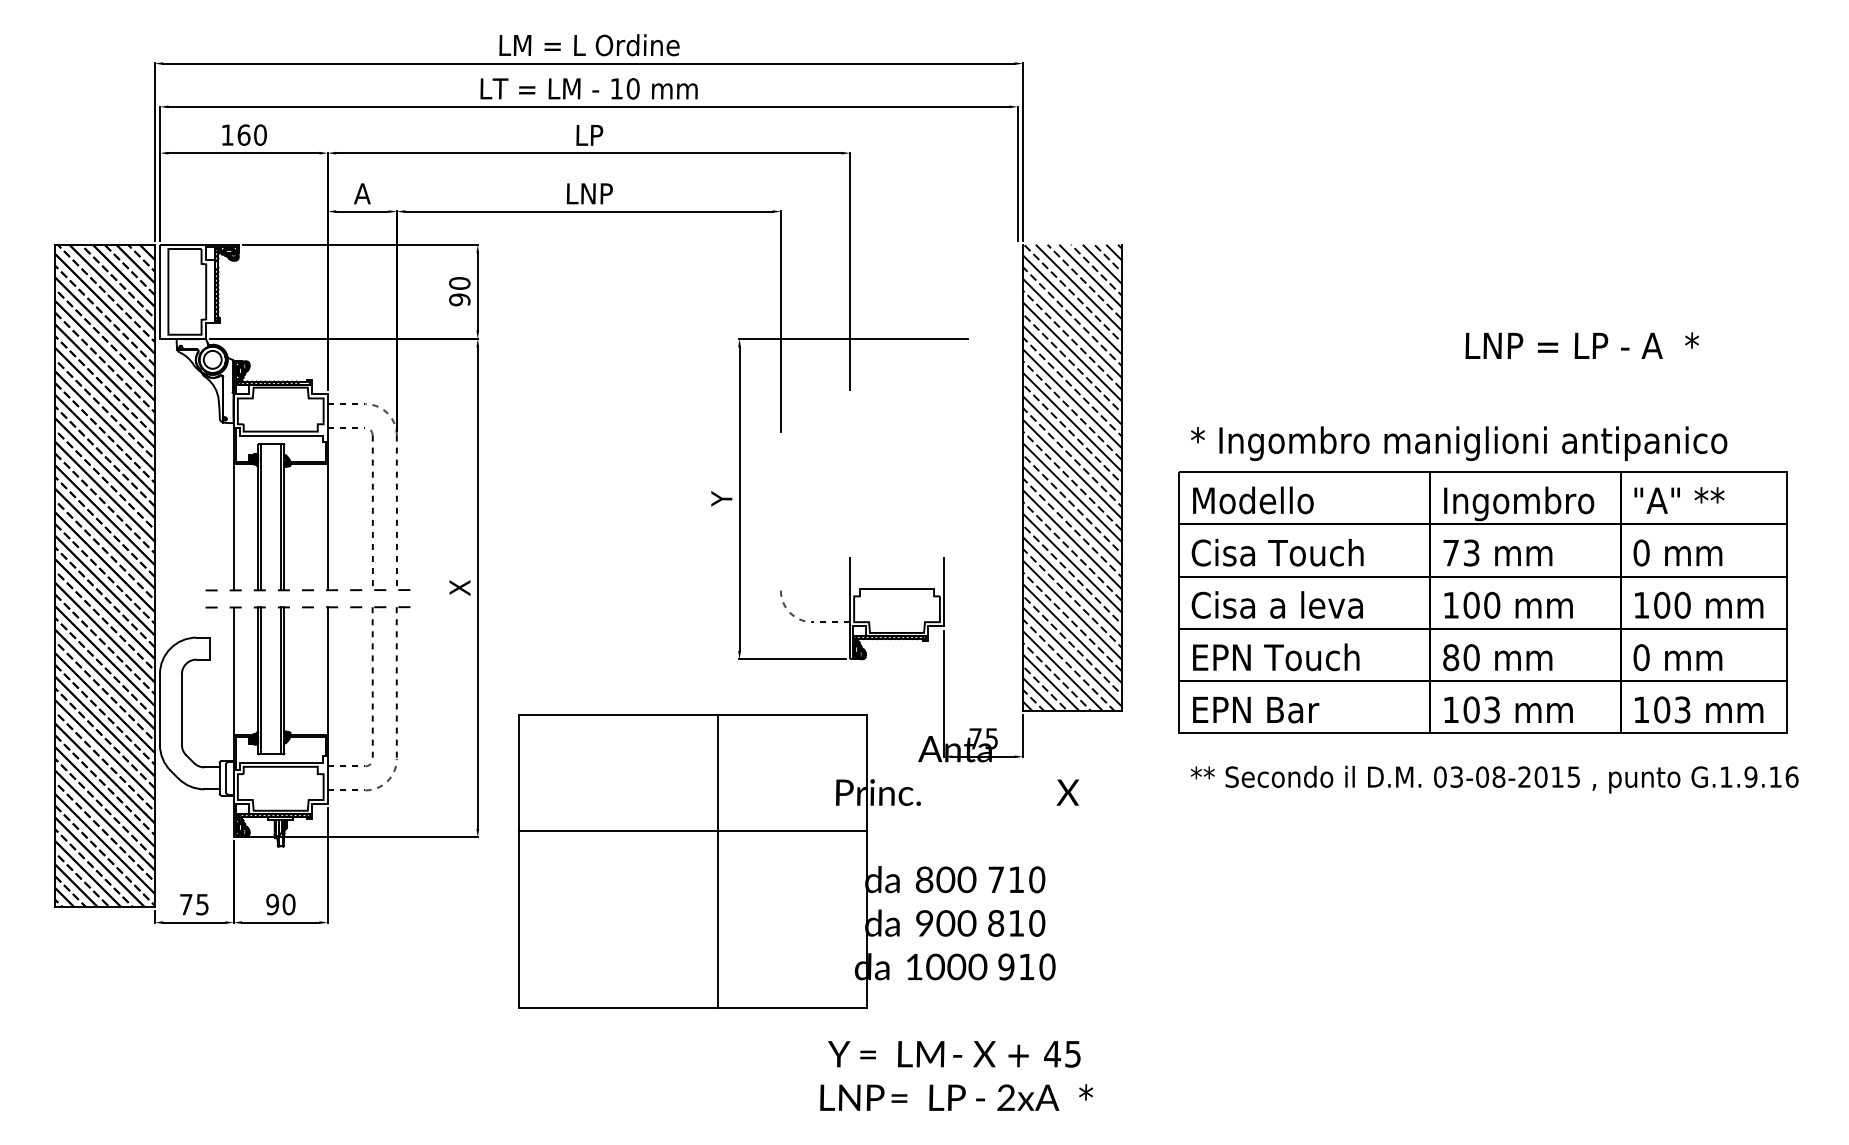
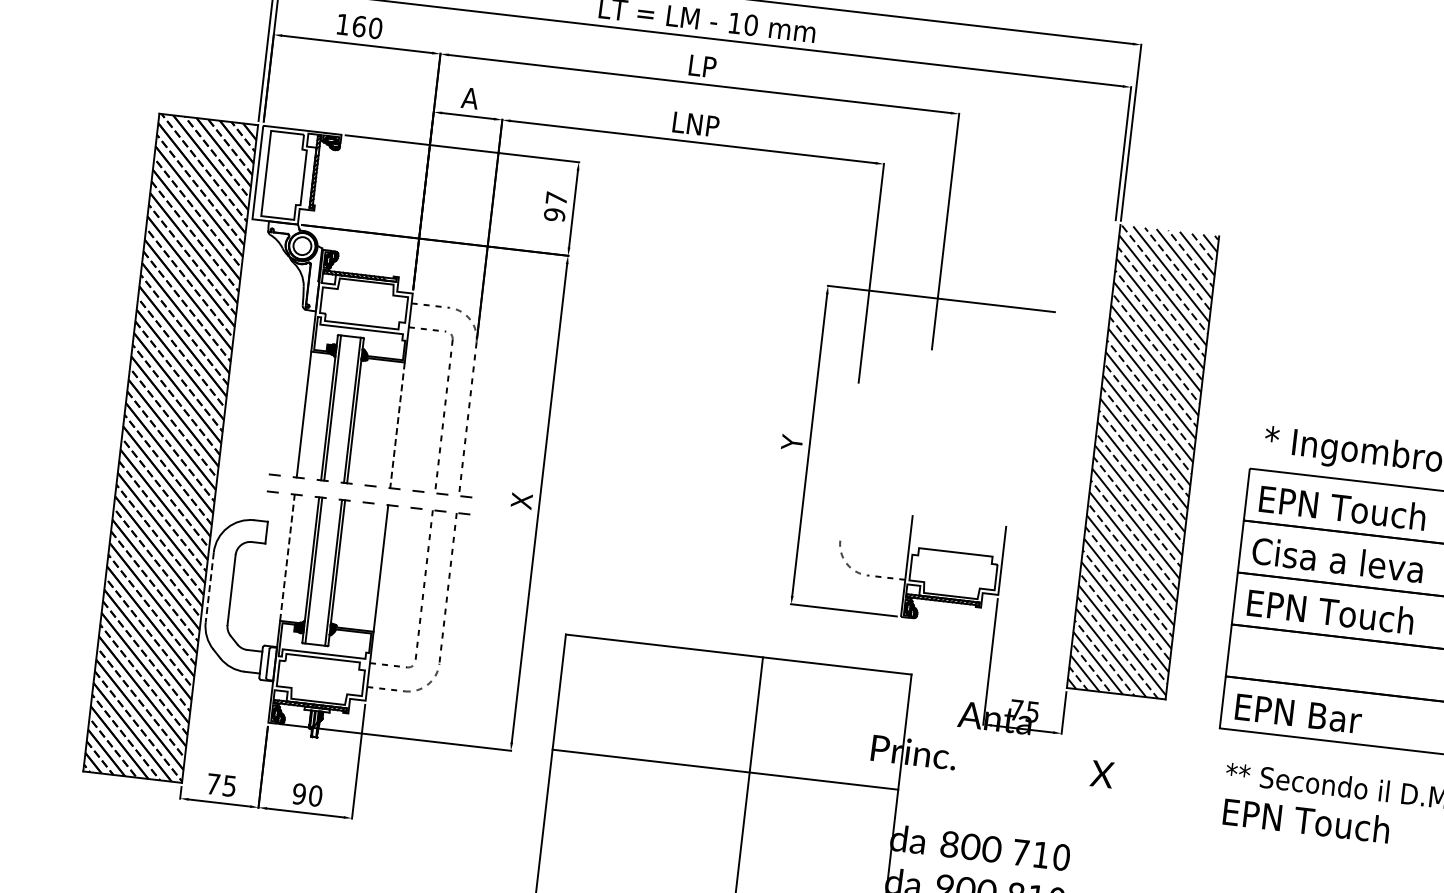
text: (459, 283) -> (556, 198), 90 -> 97
text: (1277, 500) -> (1343, 508), Modello -> EPN Touch
line: (327, 527) -> (397, 425), solid -> dashed
text: (1315, 552) -> (1375, 564), Cisa Touch -> Cisa a leva
text: (1276, 604) -> (1331, 611), Cisa a leva -> EPN Touch
text: (1276, 657) -> (1306, 821), moved
line: (233, 671) -> (287, 558), solid -> dashed
line: (159, 710) -> (209, 588), solid -> dashed

